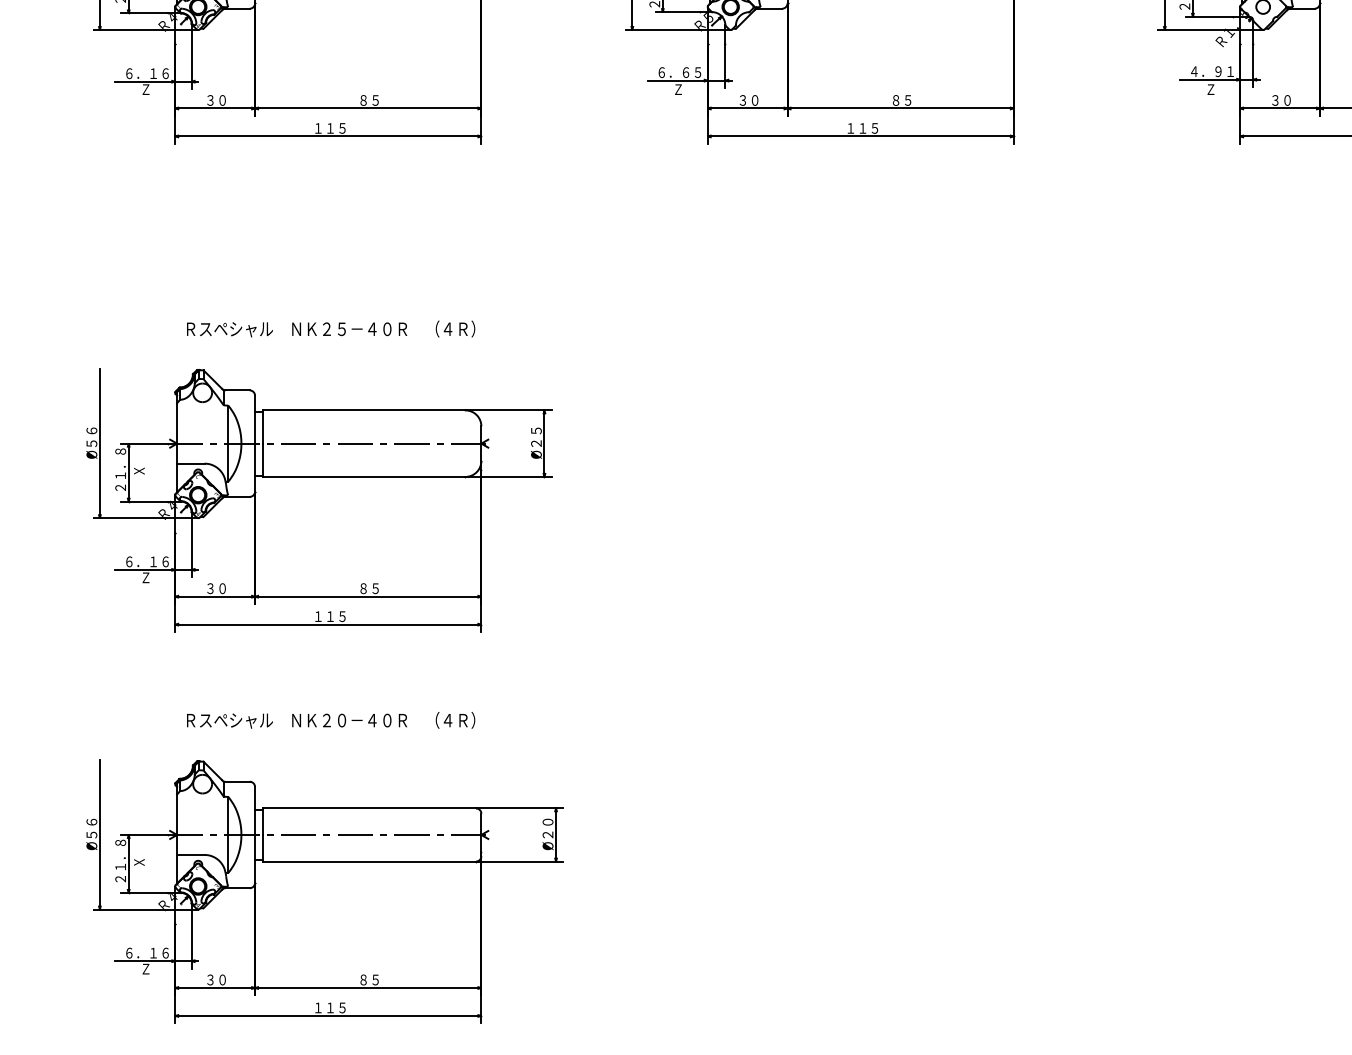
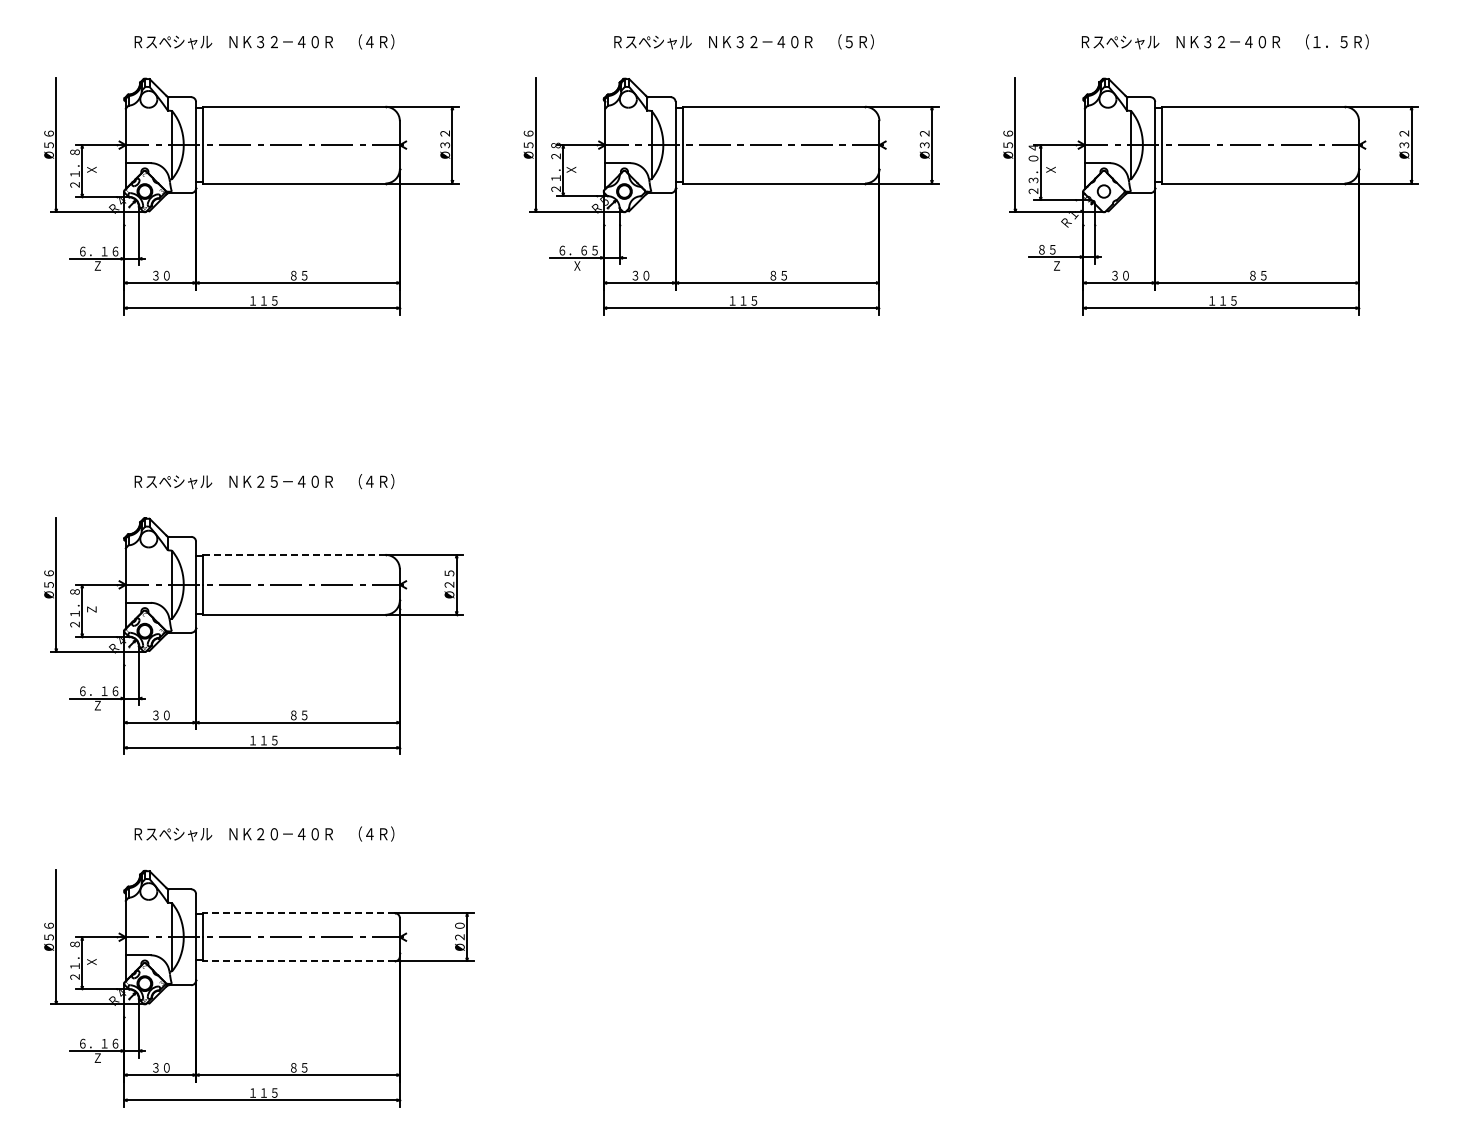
text: (1212, 71) -> (1058, 249), ４．９１ -> ８５
text: (678, 89) -> (577, 265), Ｚ -> Ｘ
line: (363, 409) -> (293, 554), solid -> dashed
text: (138, 471) -> (91, 609), Ｘ -> Ｚ
line: (369, 808) -> (299, 913), solid -> dashed
line: (369, 861) -> (299, 961), solid -> dashed

